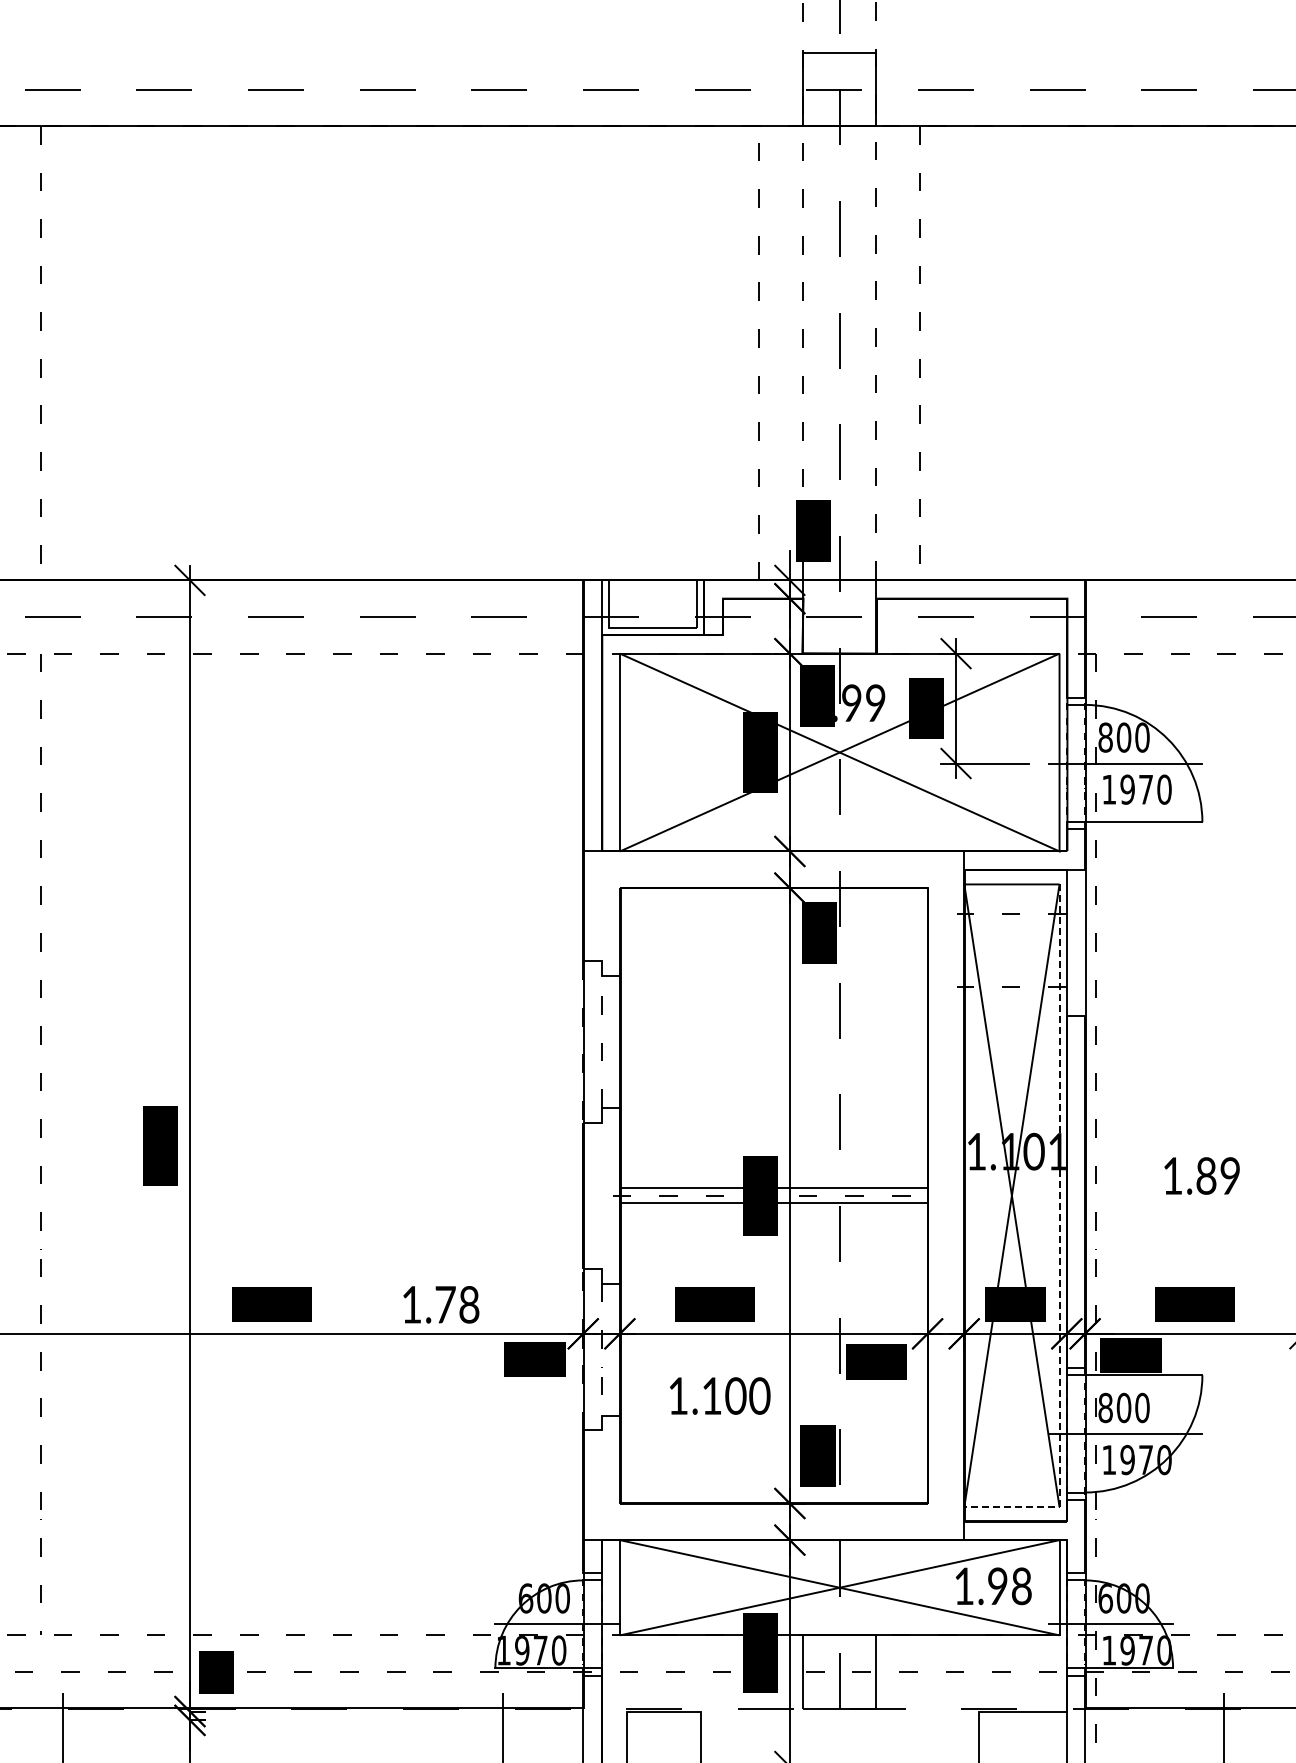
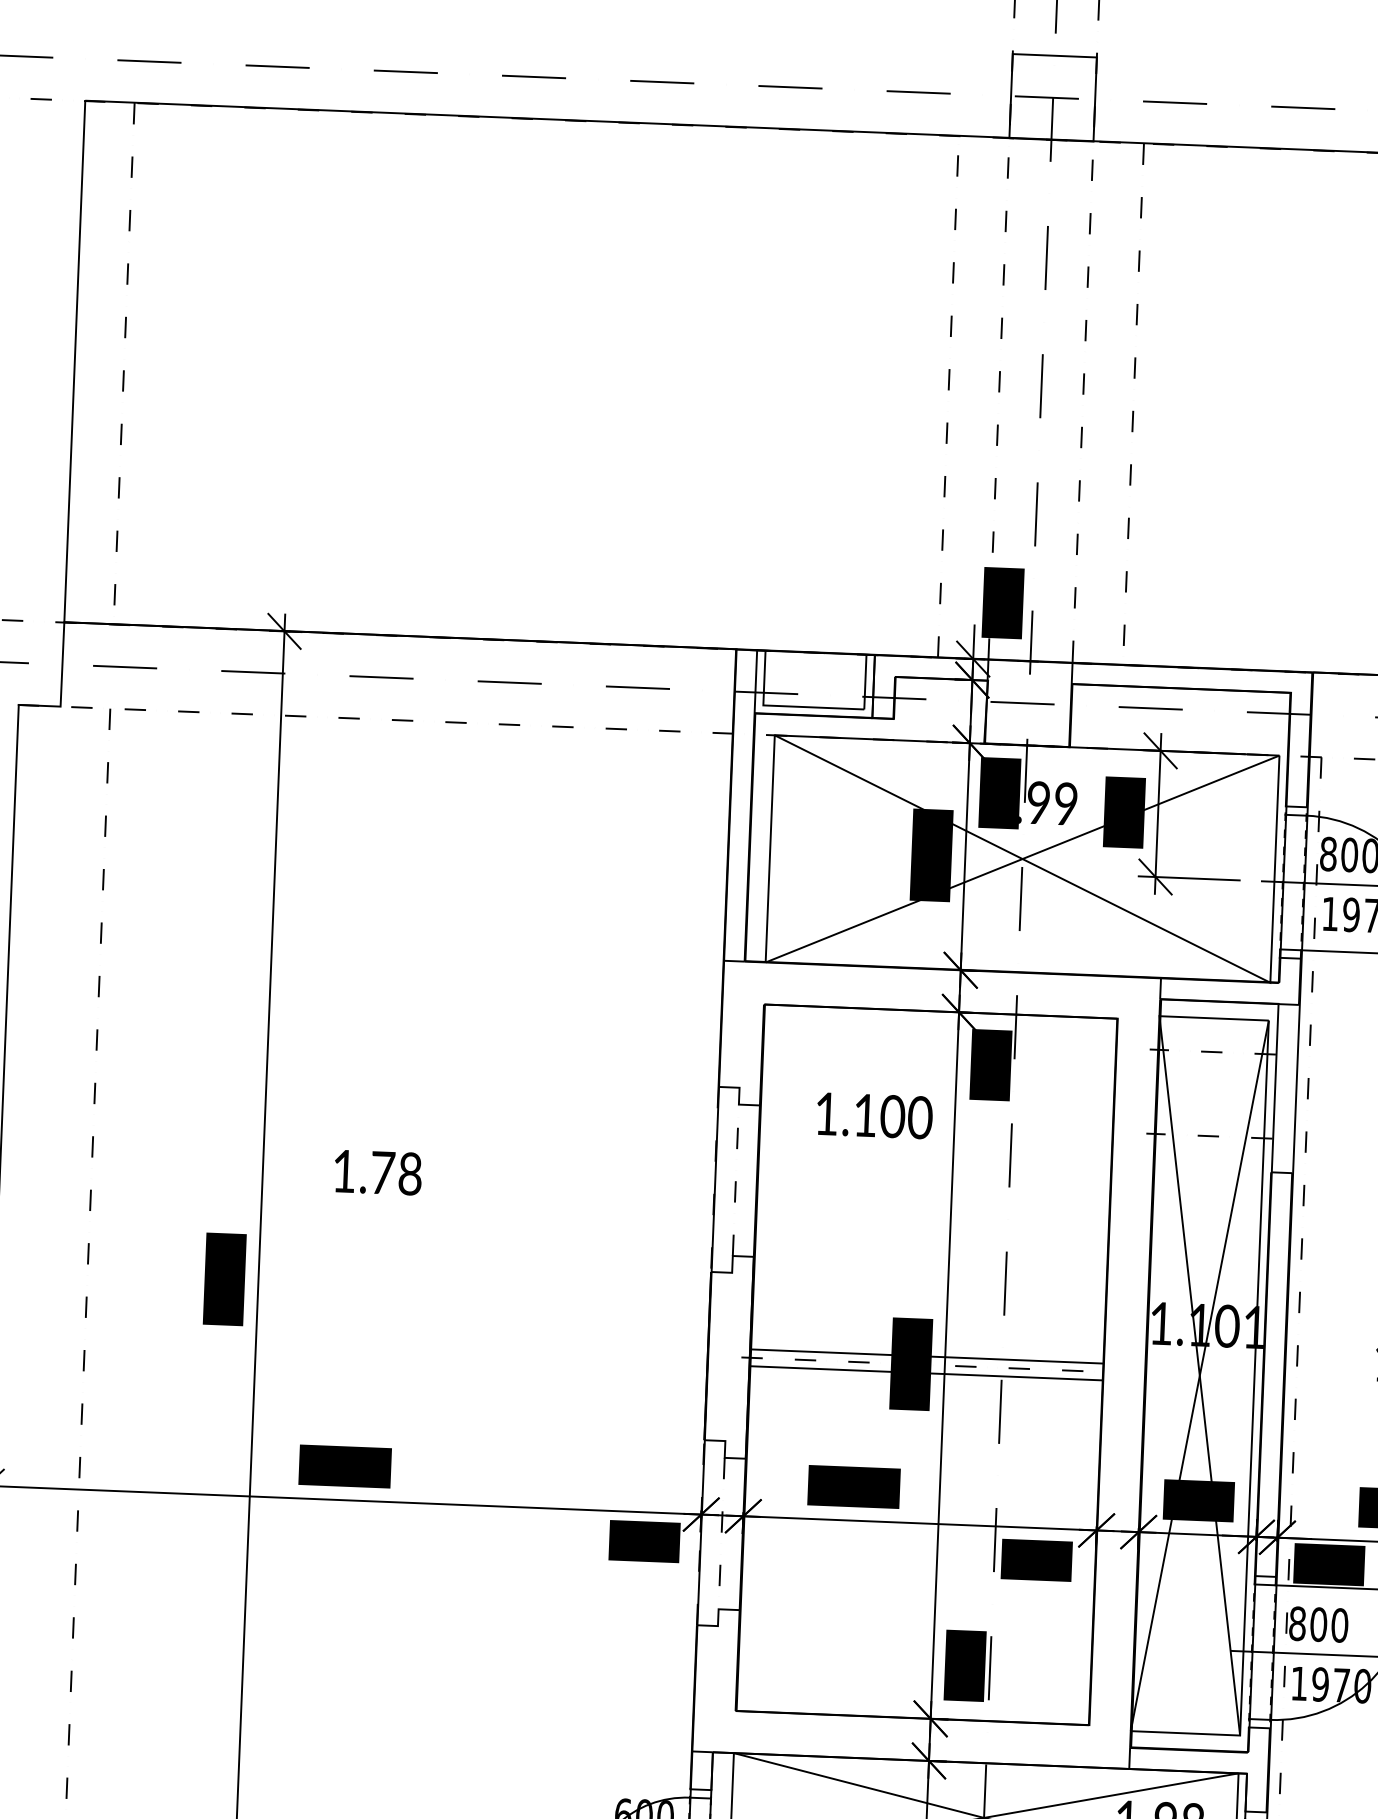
line: (1059, 1244) -> (1252, 1433), dashed -> solid
text: (441, 1304) -> (378, 1172), moved
text: (720, 1395) -> (875, 1115), moved

